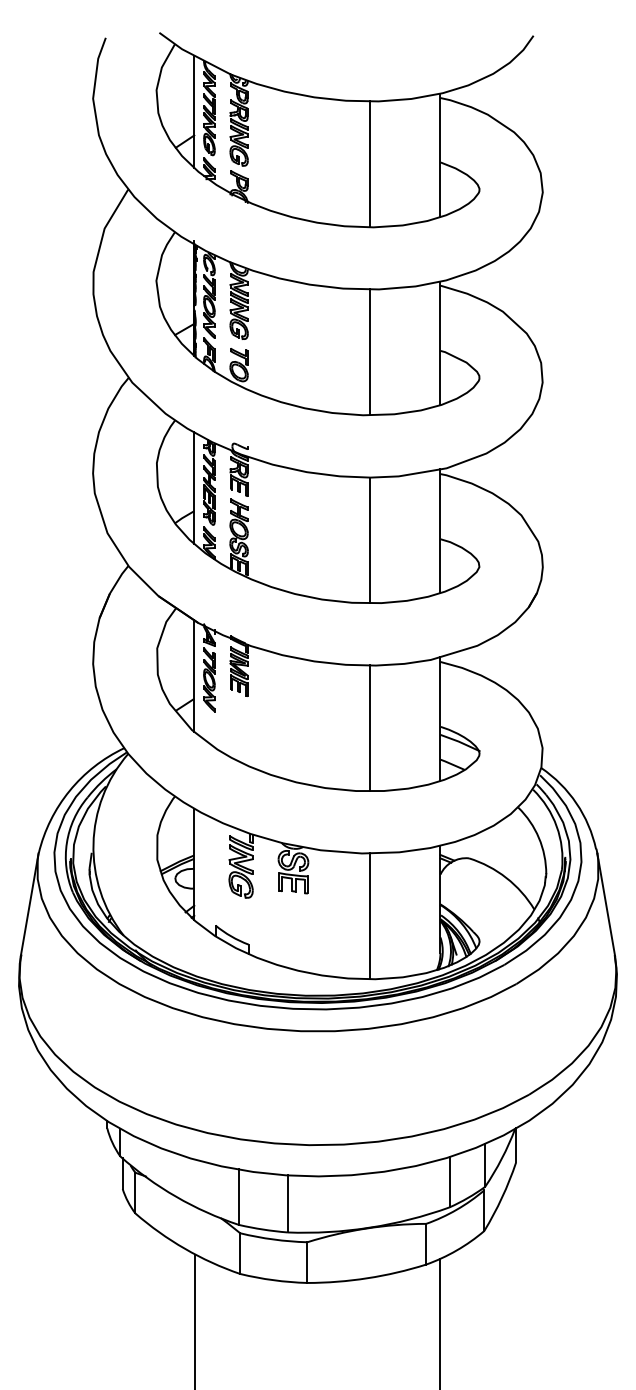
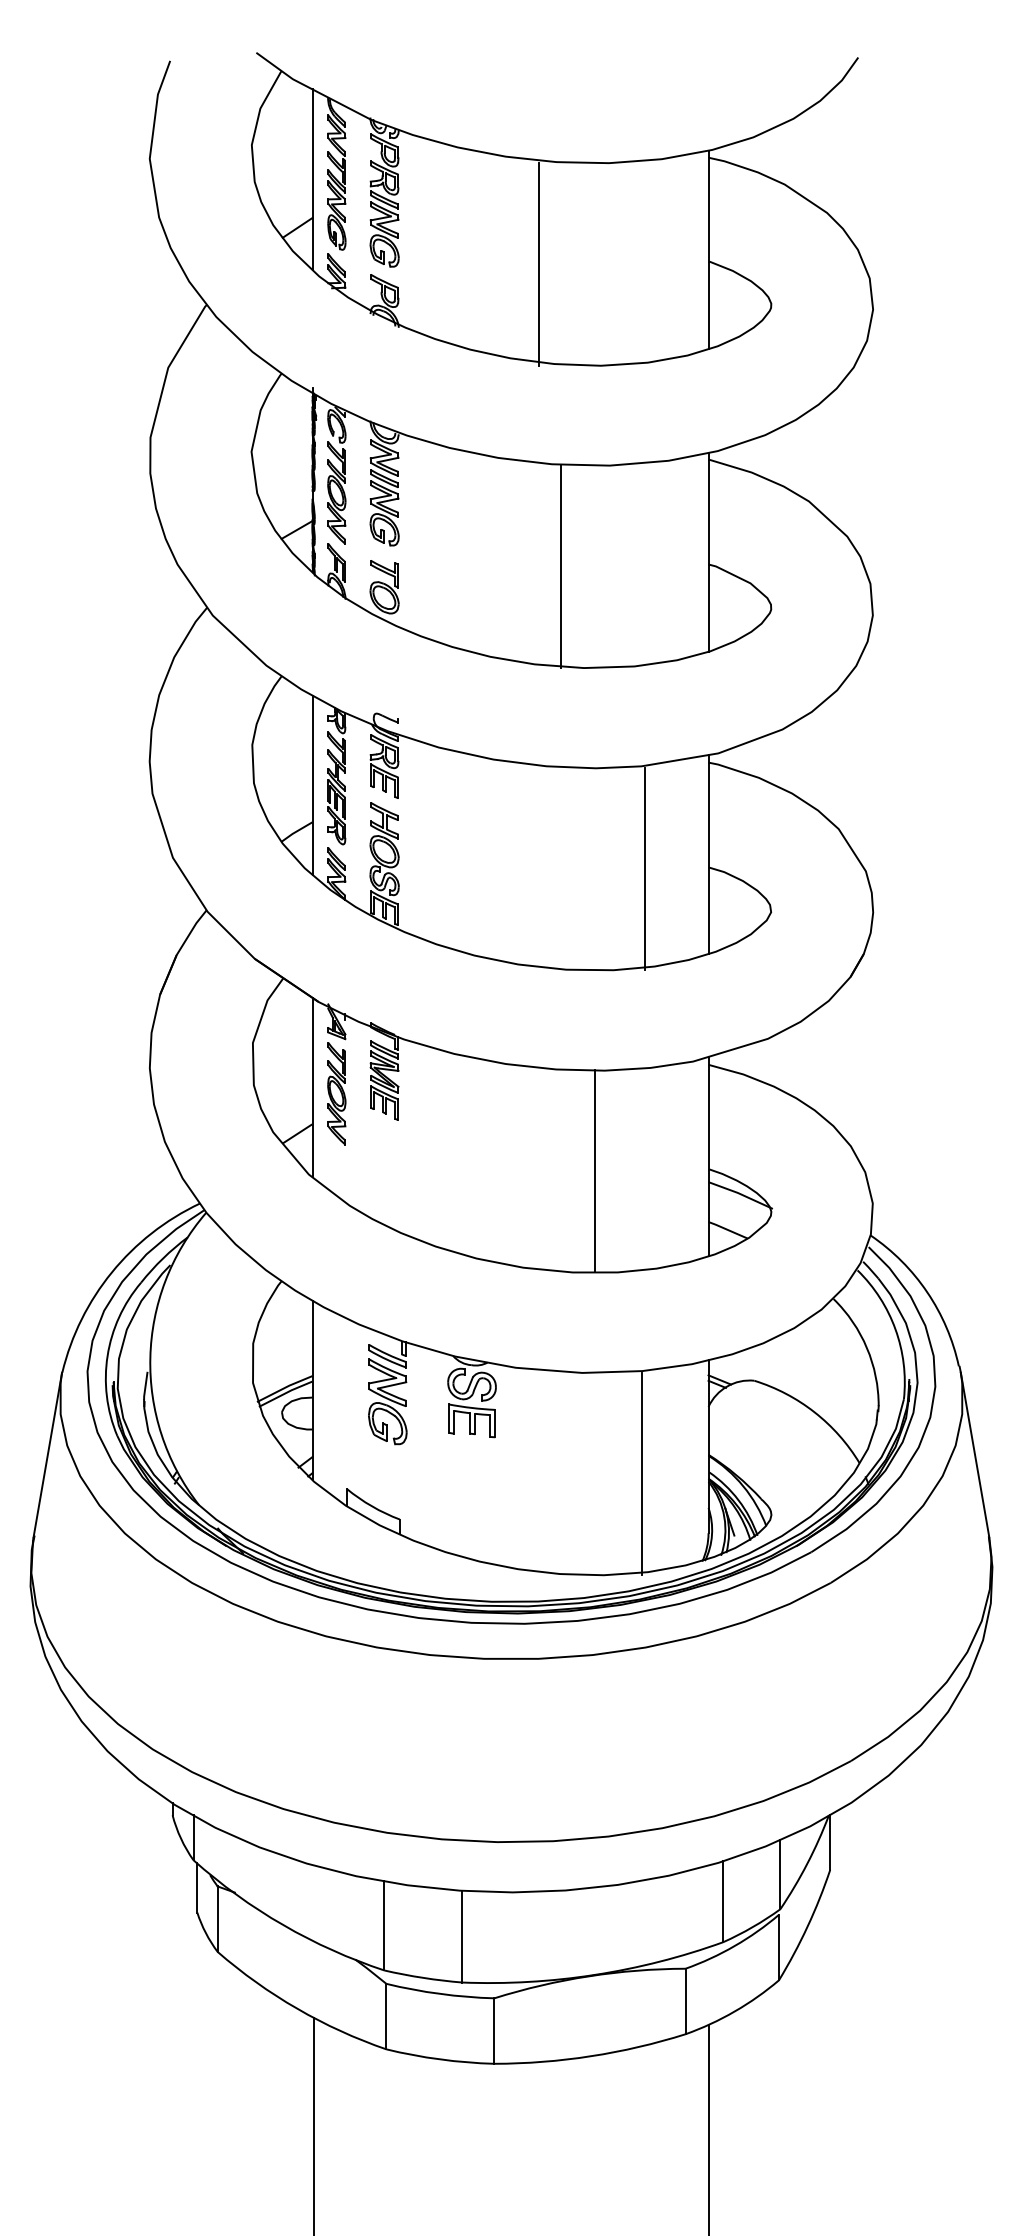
line: (369, 164) -> (538, 264), moved
line: (369, 352) -> (560, 567), moved
line: (369, 540) -> (644, 869), moved
line: (369, 916) -> (640, 1474), moved

